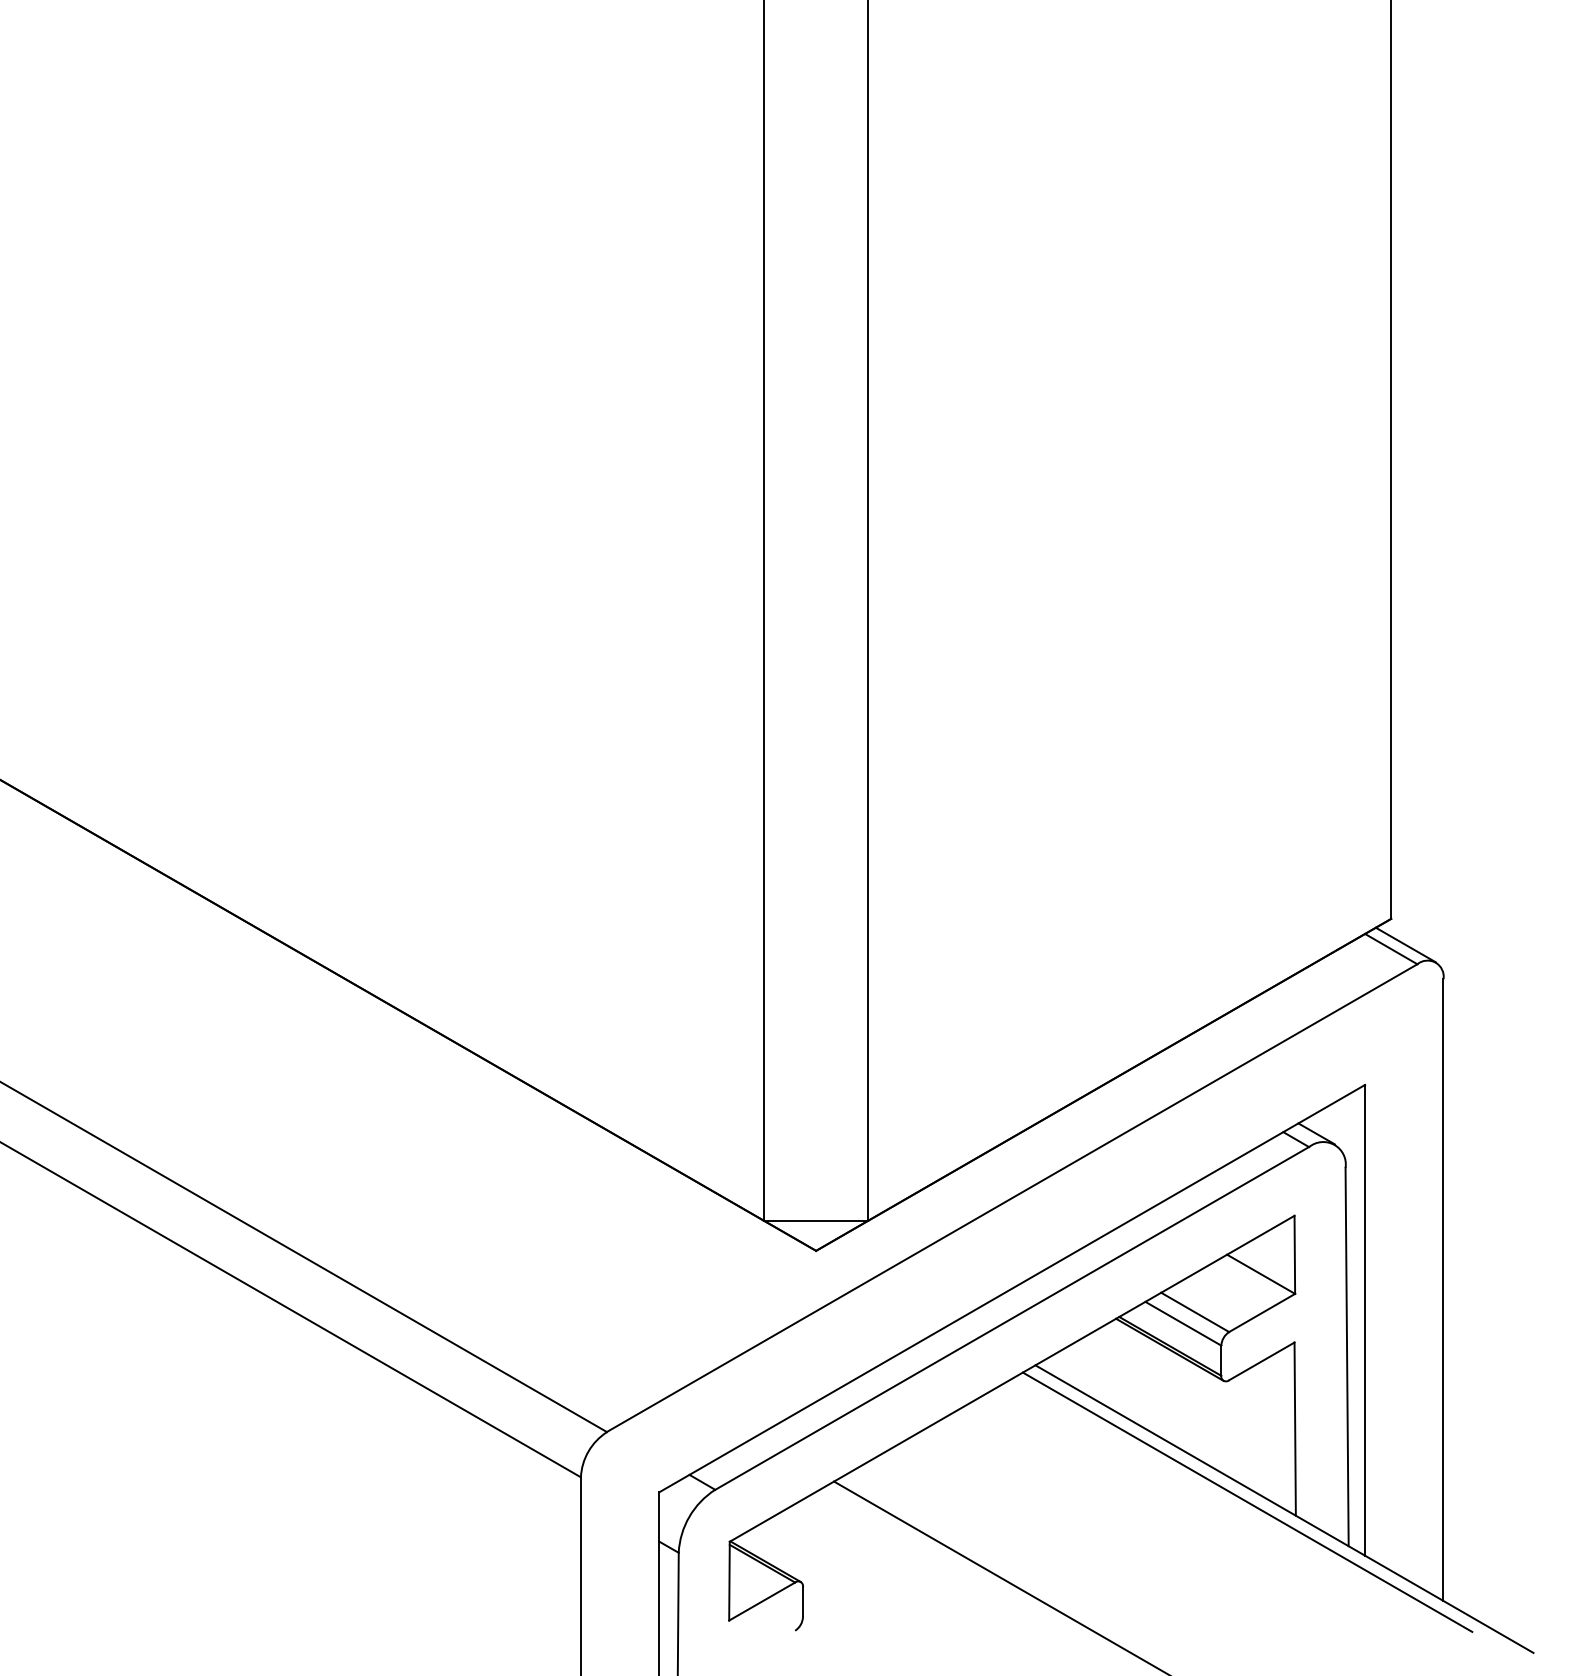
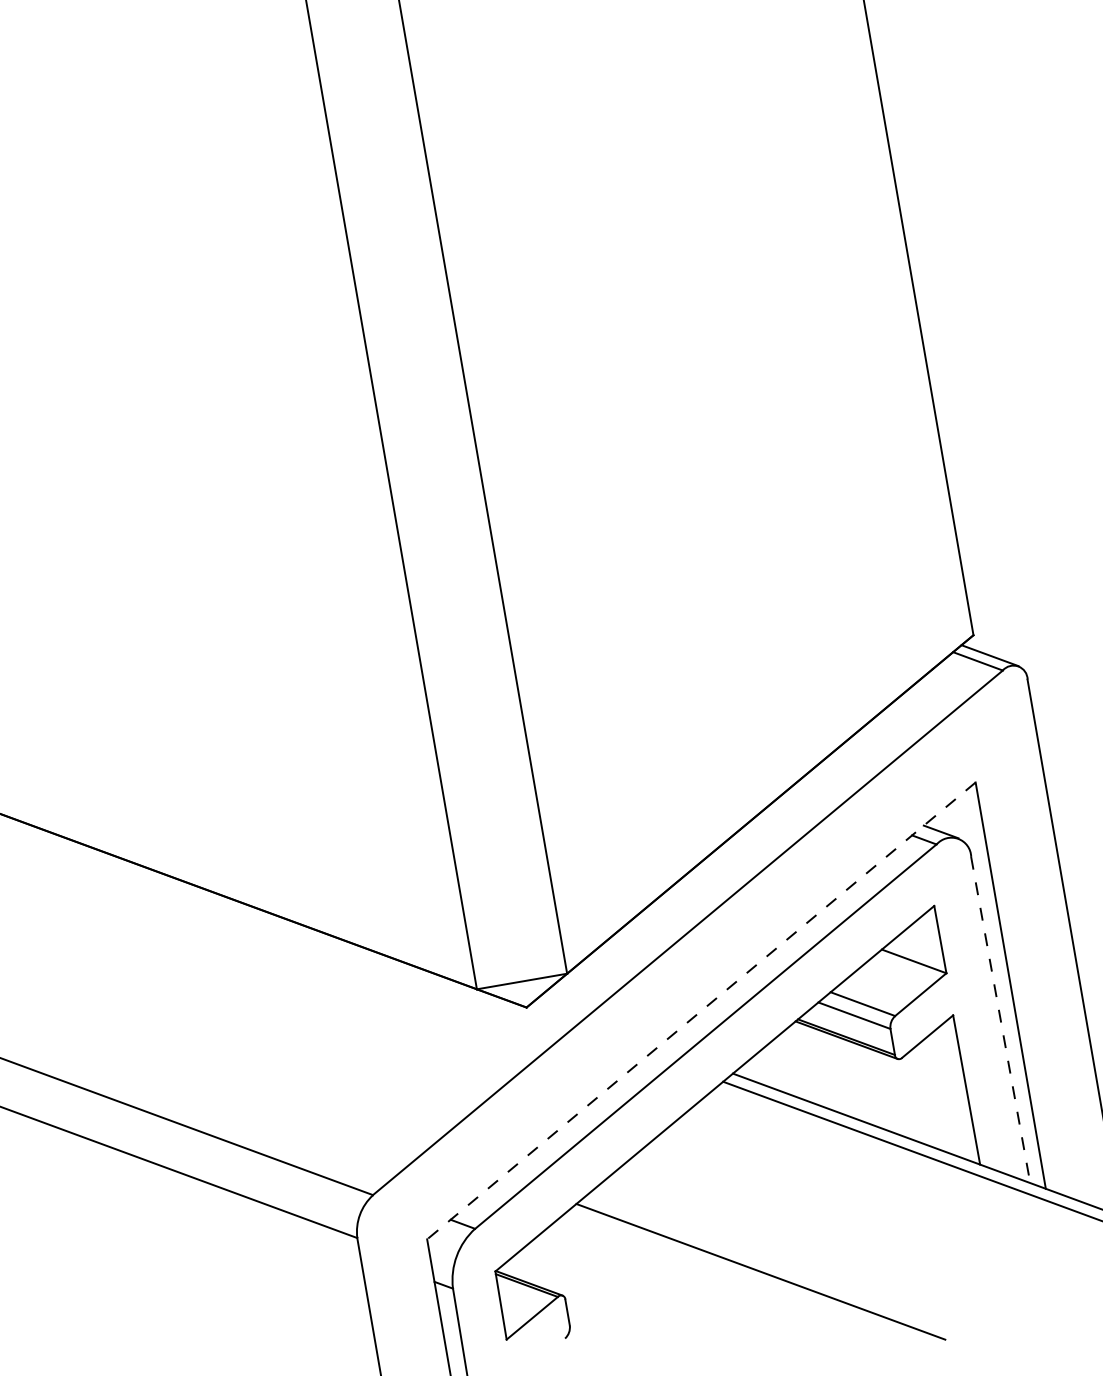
line: (1011, 1288) -> (700, 1010), solid -> dashed
line: (1347, 1357) -> (1001, 1020), solid -> dashed

